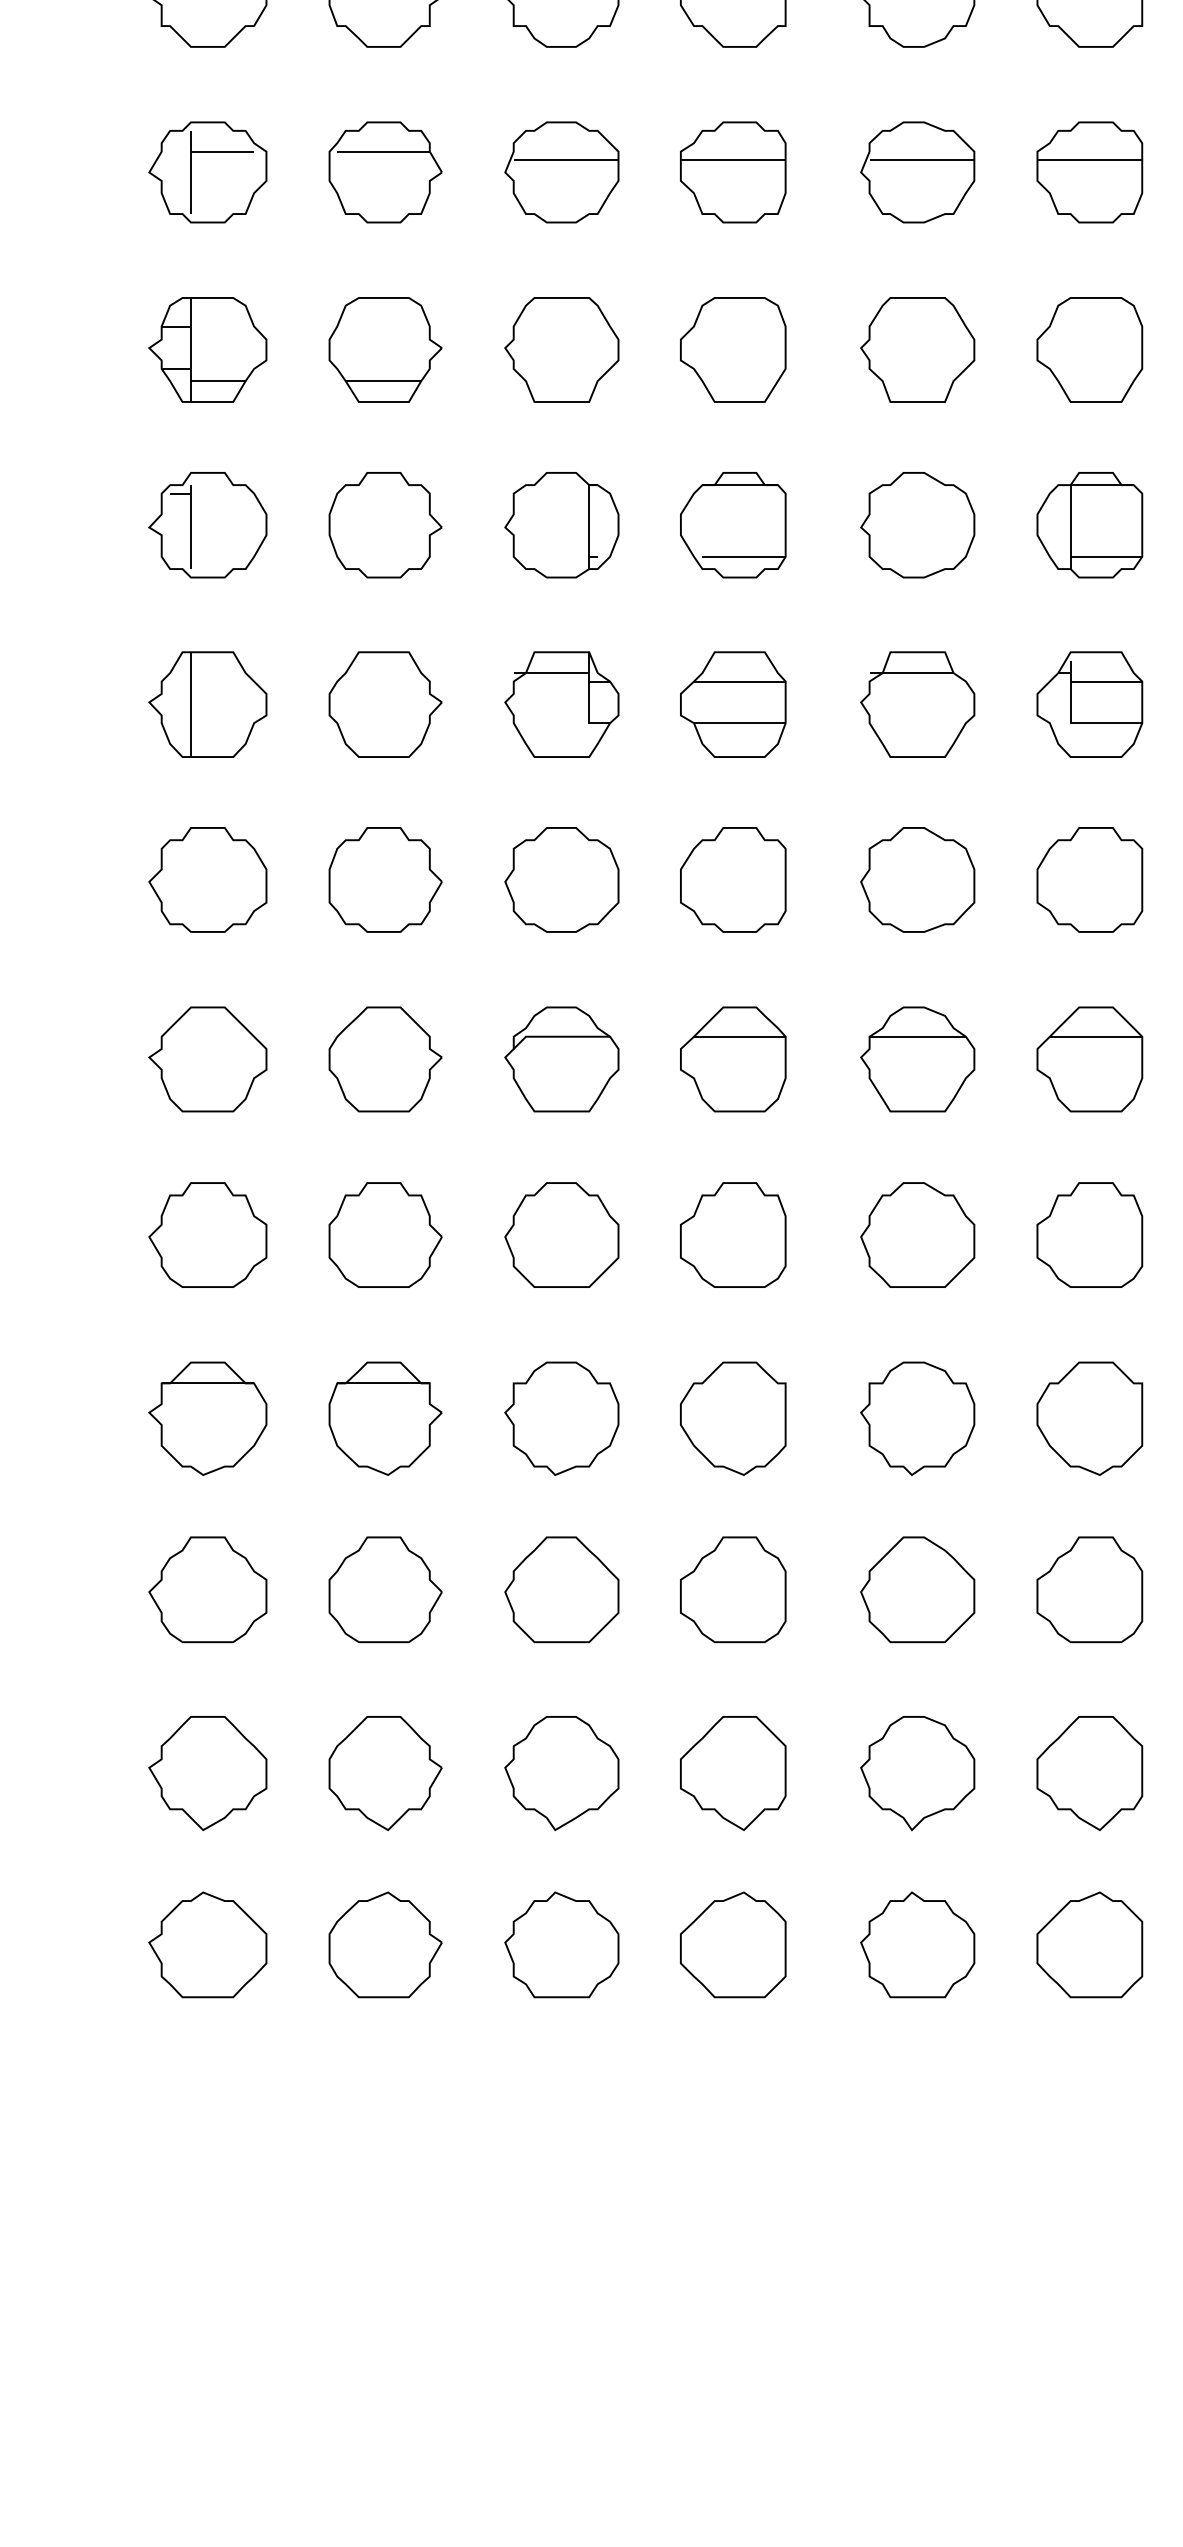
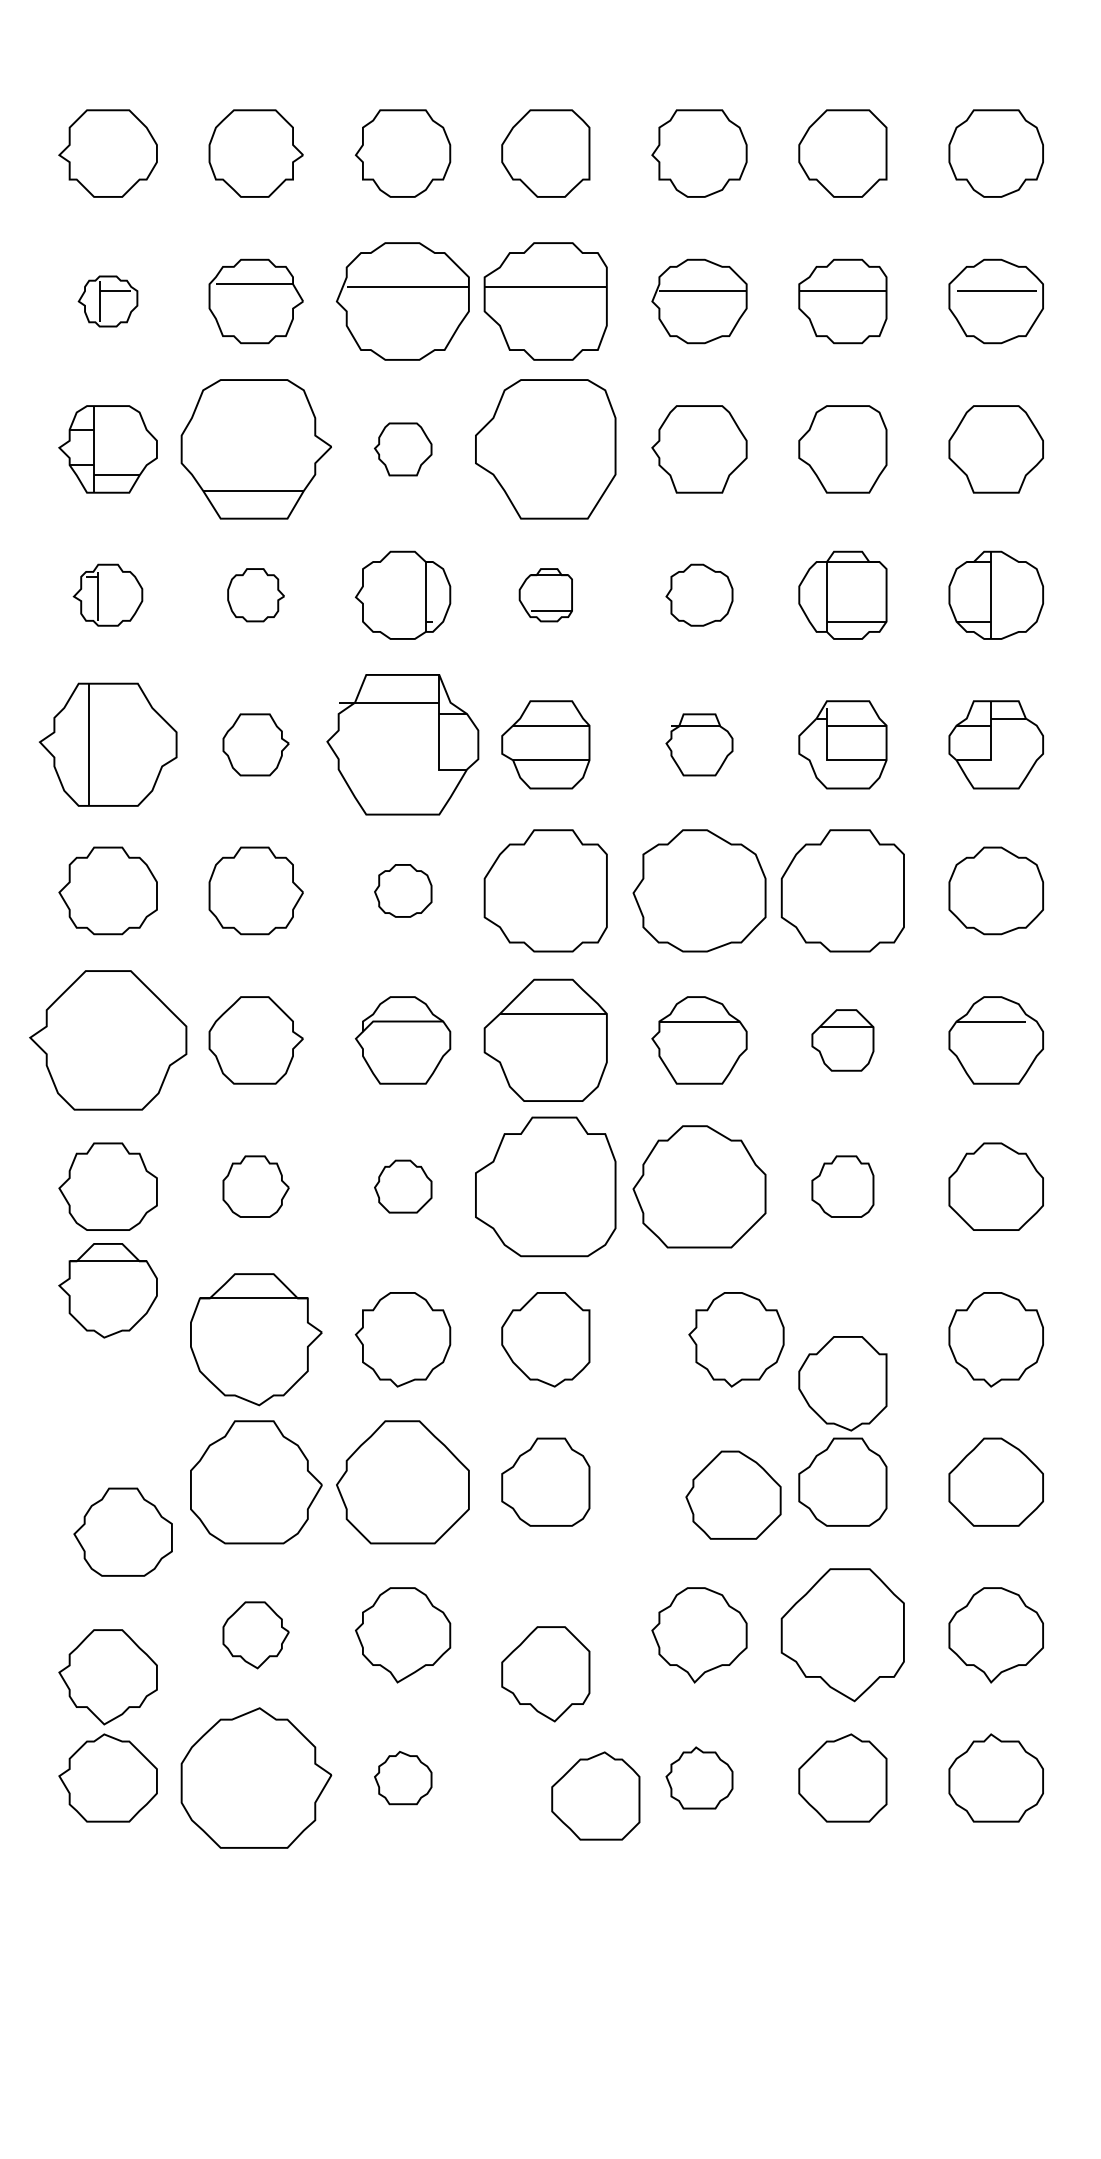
part: (207, 172) -> (107, 301), size x0.6
part: (562, 172) -> (403, 301), size x1.4
part: (732, 172) -> (545, 301), size x1.4
part: (384, 350) -> (255, 449), size x1.6
part: (562, 350) -> (403, 449), size x0.6
part: (732, 350) -> (545, 449), size x1.6
part: (207, 524) -> (107, 594), size x0.7
part: (384, 524) -> (255, 594), size x0.6
part: (732, 524) -> (545, 594), size x0.6
part: (917, 524) -> (699, 594), size x0.7
part: (207, 704) -> (107, 744), size x1.4
part: (384, 704) -> (255, 744), size x0.7
part: (562, 704) -> (403, 744), size x1.6
part: (917, 704) -> (699, 744), size x0.7
part: (562, 879) -> (403, 890), size x0.6
part: (732, 879) -> (545, 890), size x1.4
part: (917, 879) -> (699, 890), size x1.4
part: (1089, 879) -> (842, 890), size x1.4
part: (207, 1059) -> (107, 1040), size x1.6
part: (732, 1059) -> (545, 1040), size x1.4
part: (1089, 1059) -> (842, 1040), size x0.7
part: (384, 1234) -> (255, 1186), size x0.7
part: (562, 1234) -> (403, 1186), size x0.6
part: (732, 1234) -> (545, 1186), size x1.6
part: (917, 1234) -> (699, 1186), size x1.4
part: (1089, 1234) -> (842, 1186), size x0.7
part: (207, 1418) -> (107, 1290), moved
part: (384, 1418) -> (255, 1339), size x1.4
part: (917, 1418) -> (736, 1339), moved
part: (1089, 1418) -> (842, 1383), moved
part: (207, 1588) -> (122, 1531), moved
part: (384, 1588) -> (255, 1481), size x1.4
part: (562, 1588) -> (403, 1481), size x1.4
part: (917, 1588) -> (733, 1494), moved
part: (207, 1773) -> (107, 1677), moved
part: (384, 1773) -> (255, 1635), size x0.7
part: (732, 1773) -> (545, 1674), moved
part: (1089, 1773) -> (842, 1635), size x1.4
part: (384, 1944) -> (255, 1777), size x1.6
part: (562, 1944) -> (403, 1777), size x0.6
part: (732, 1944) -> (595, 1795), moved
part: (917, 1944) -> (699, 1777), size x0.7

